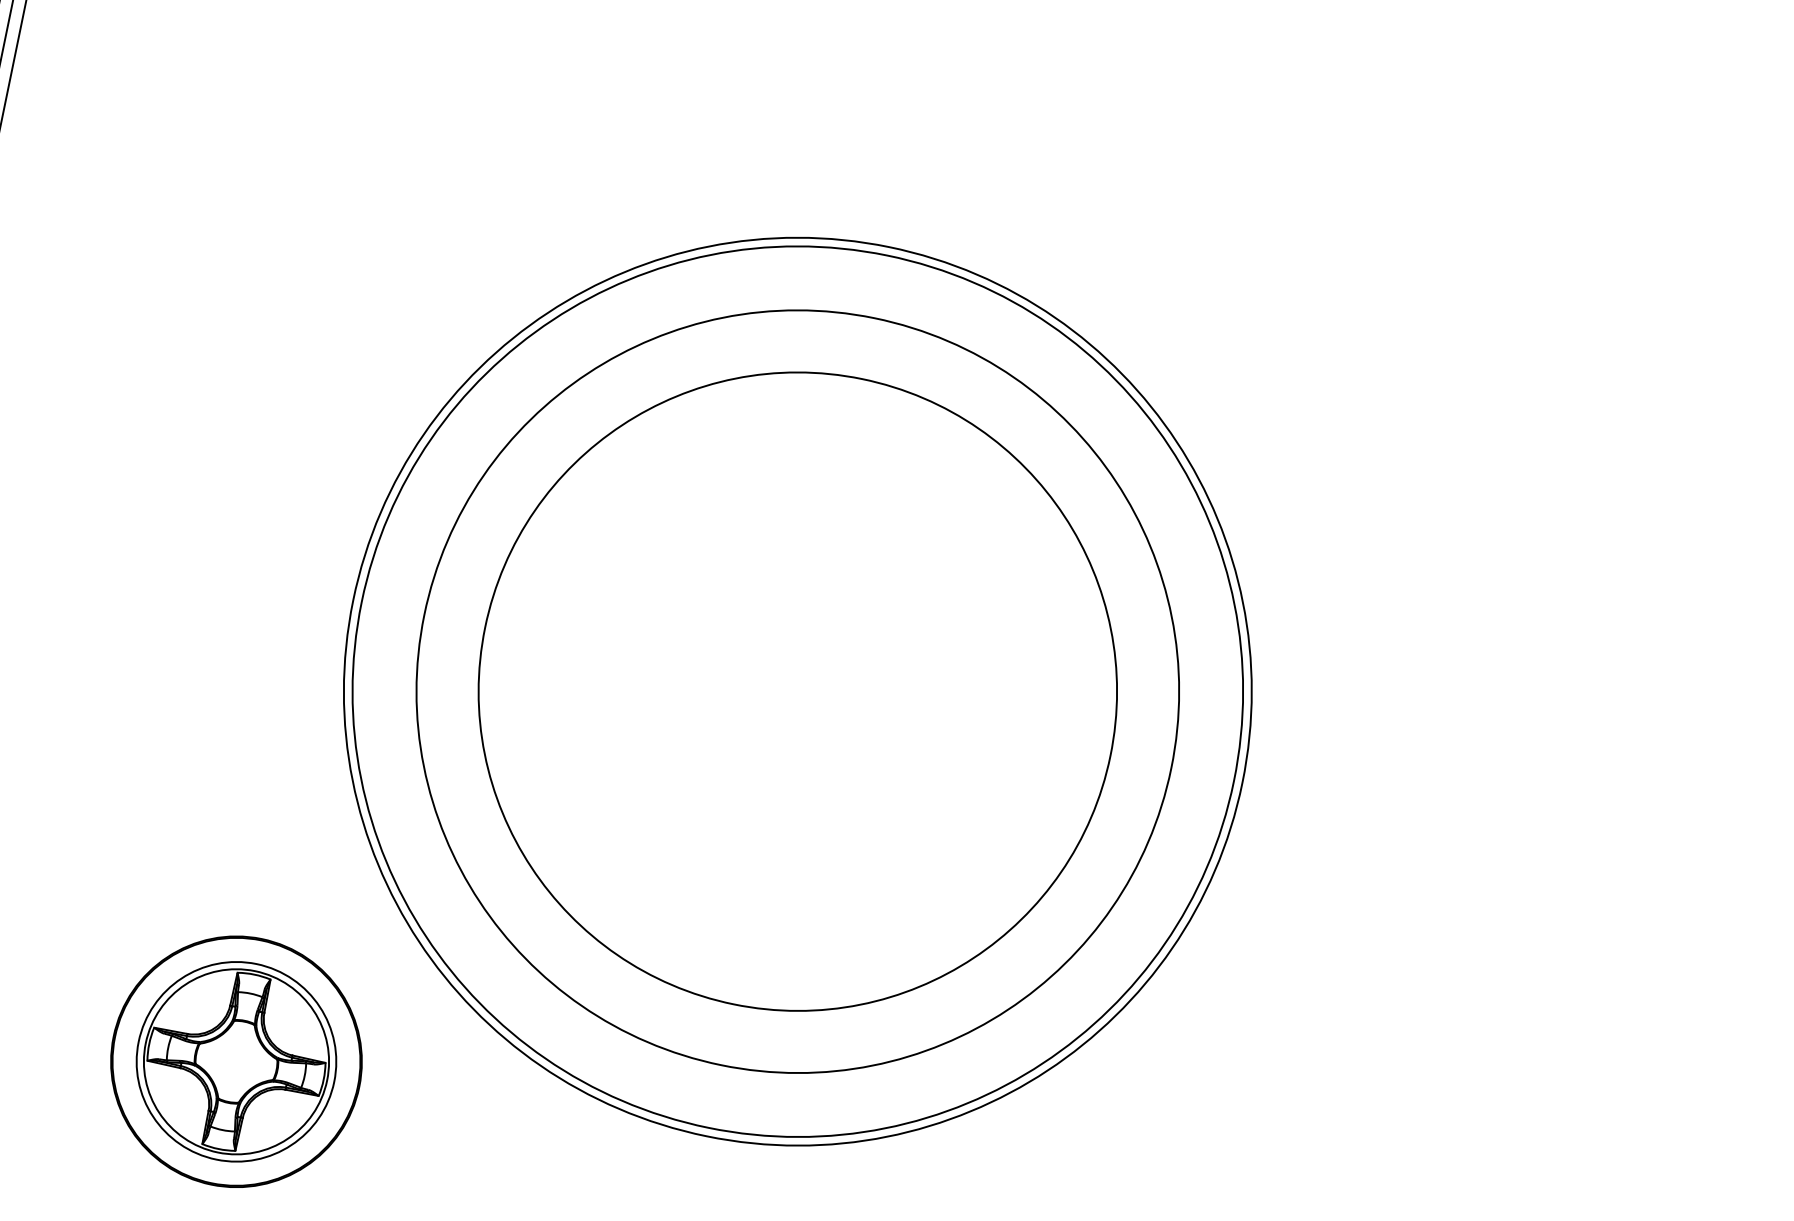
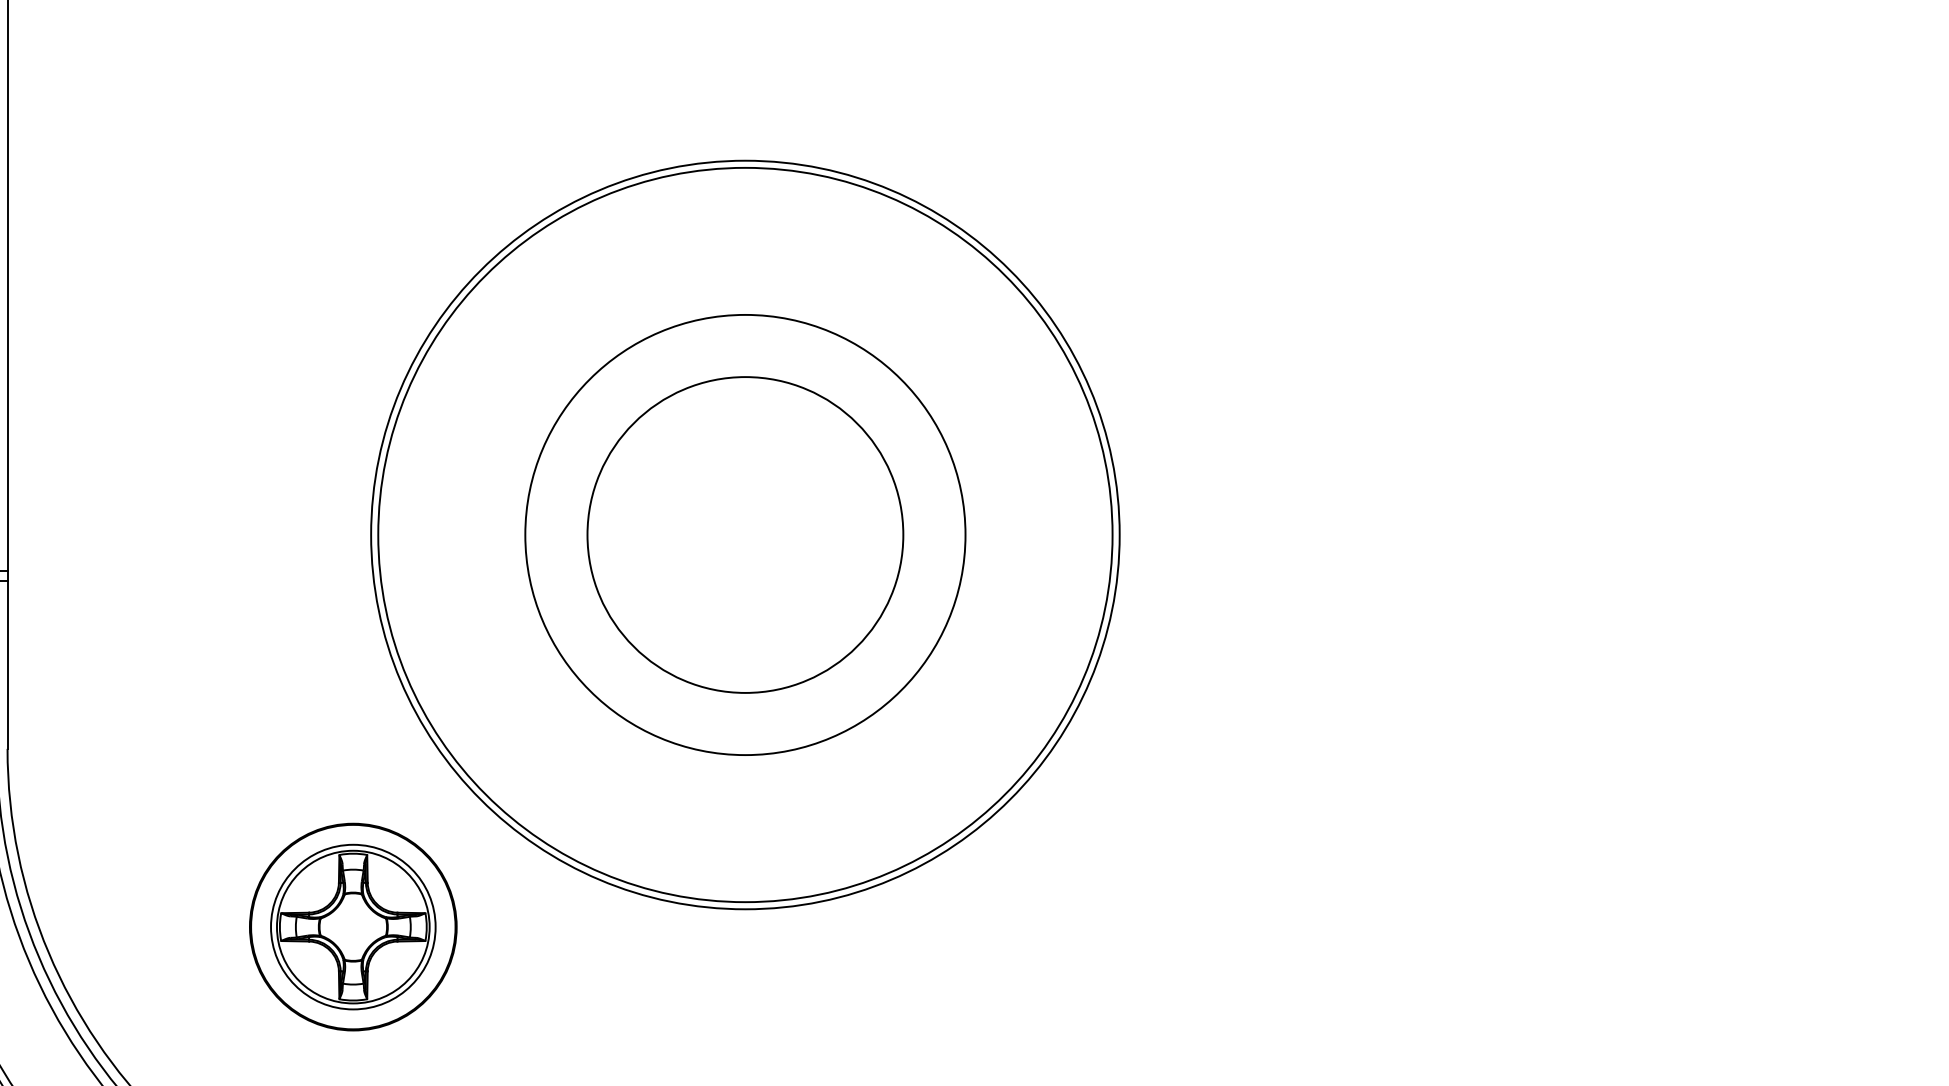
circle: (798, 691) -> (745, 534), size x0.6
circle: (798, 691) -> (745, 534), size x0.7

